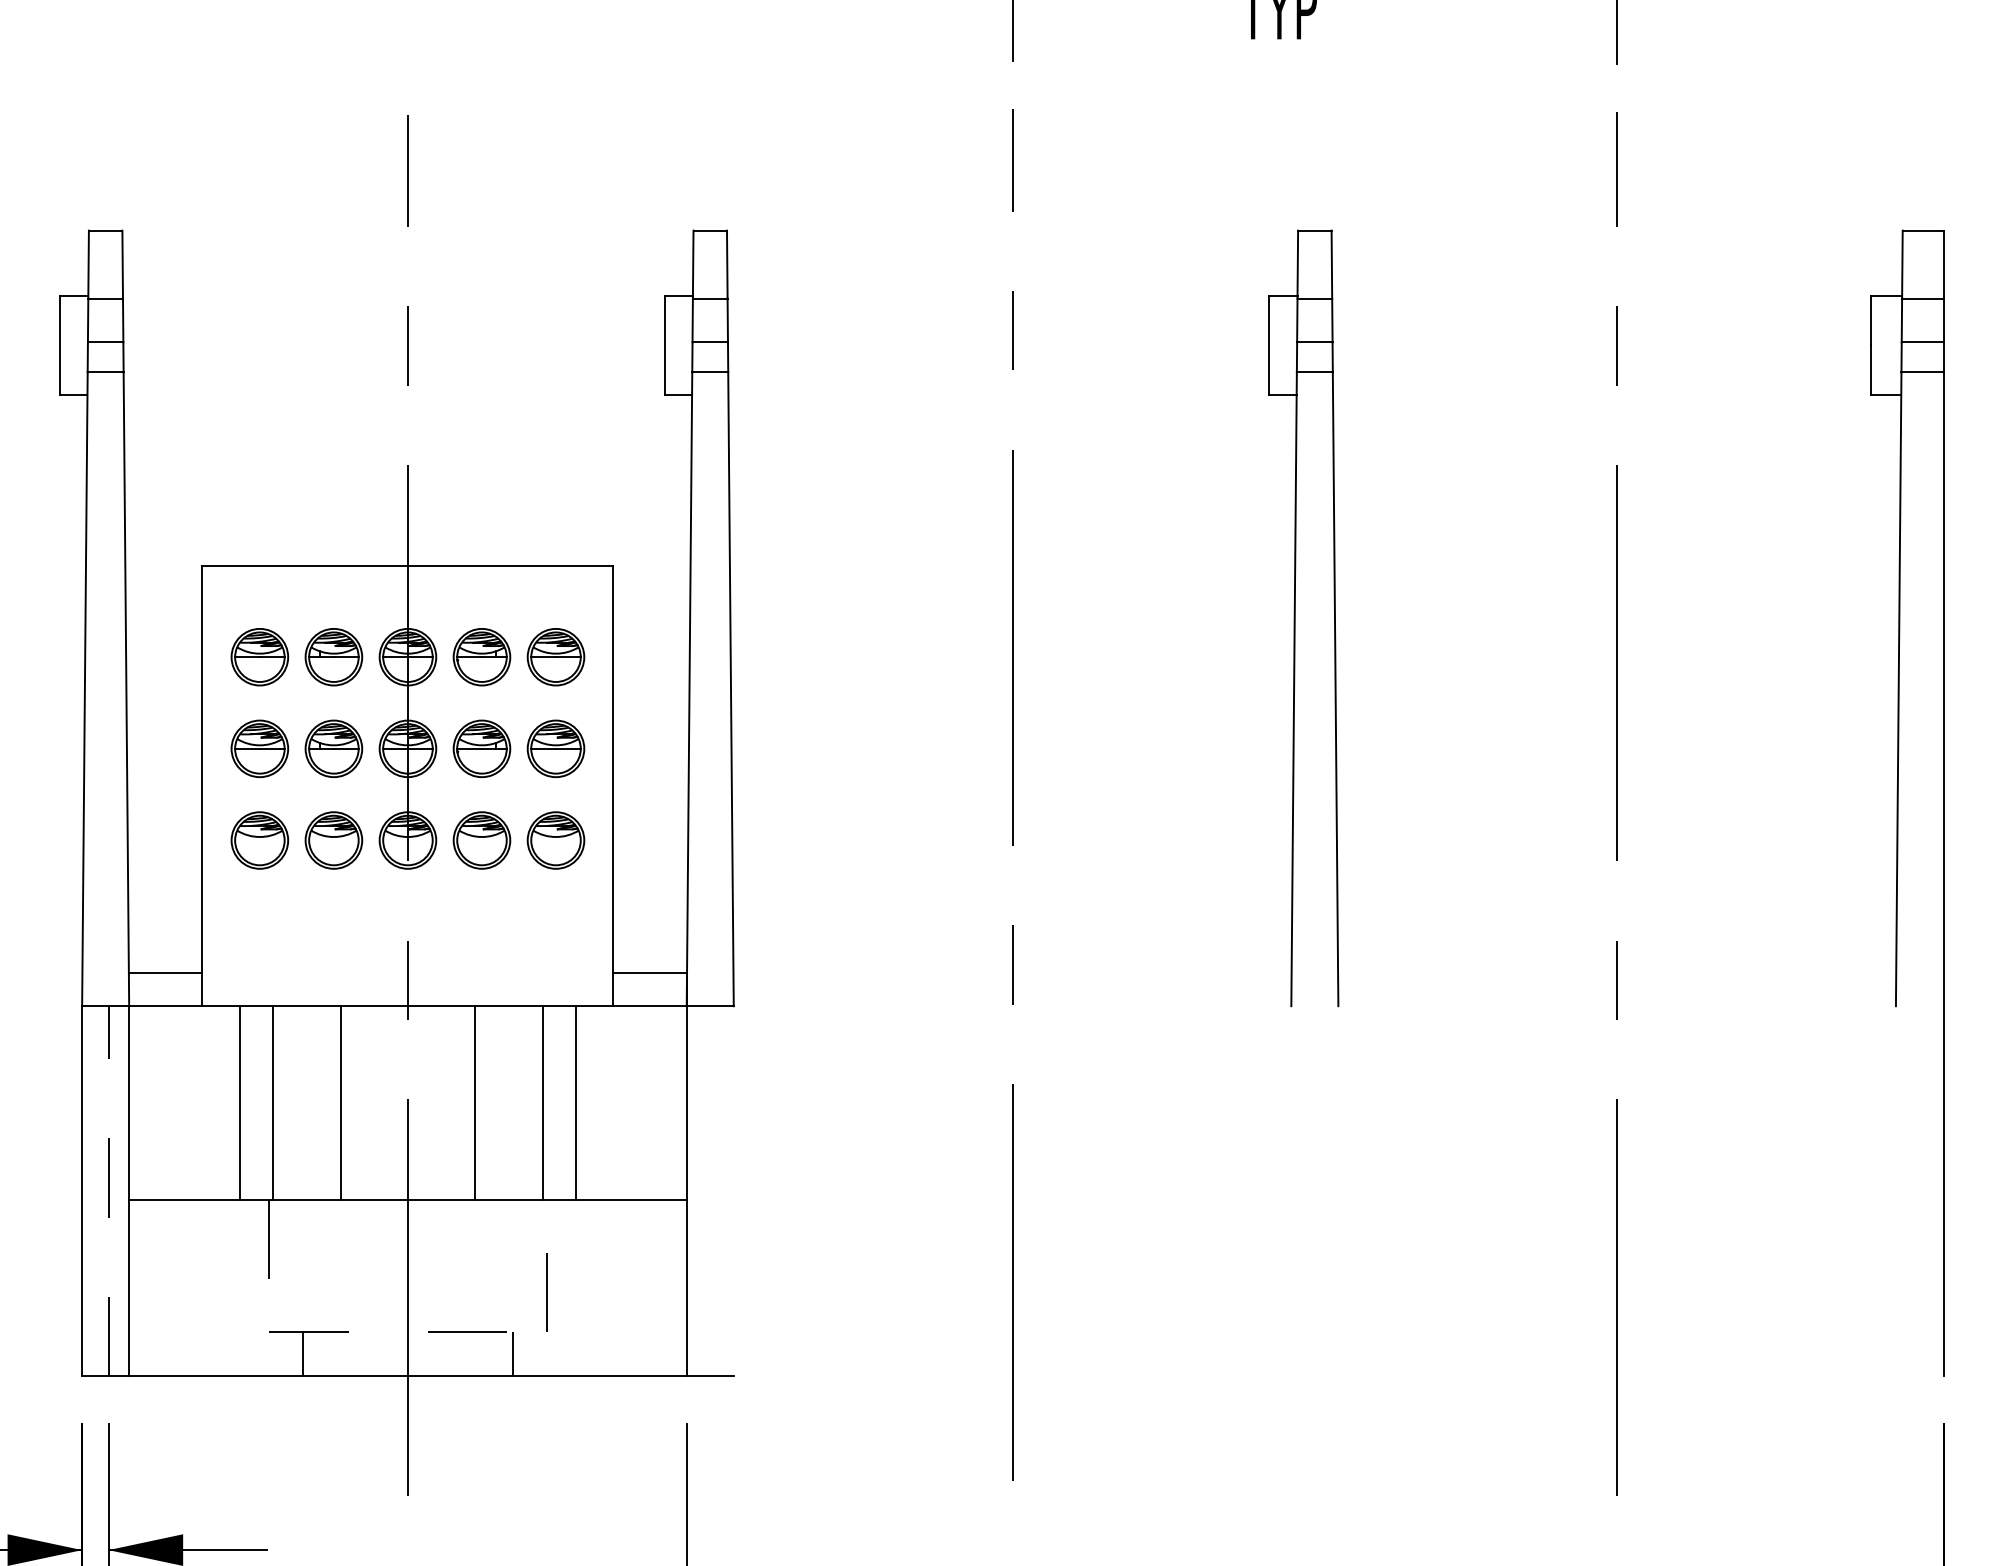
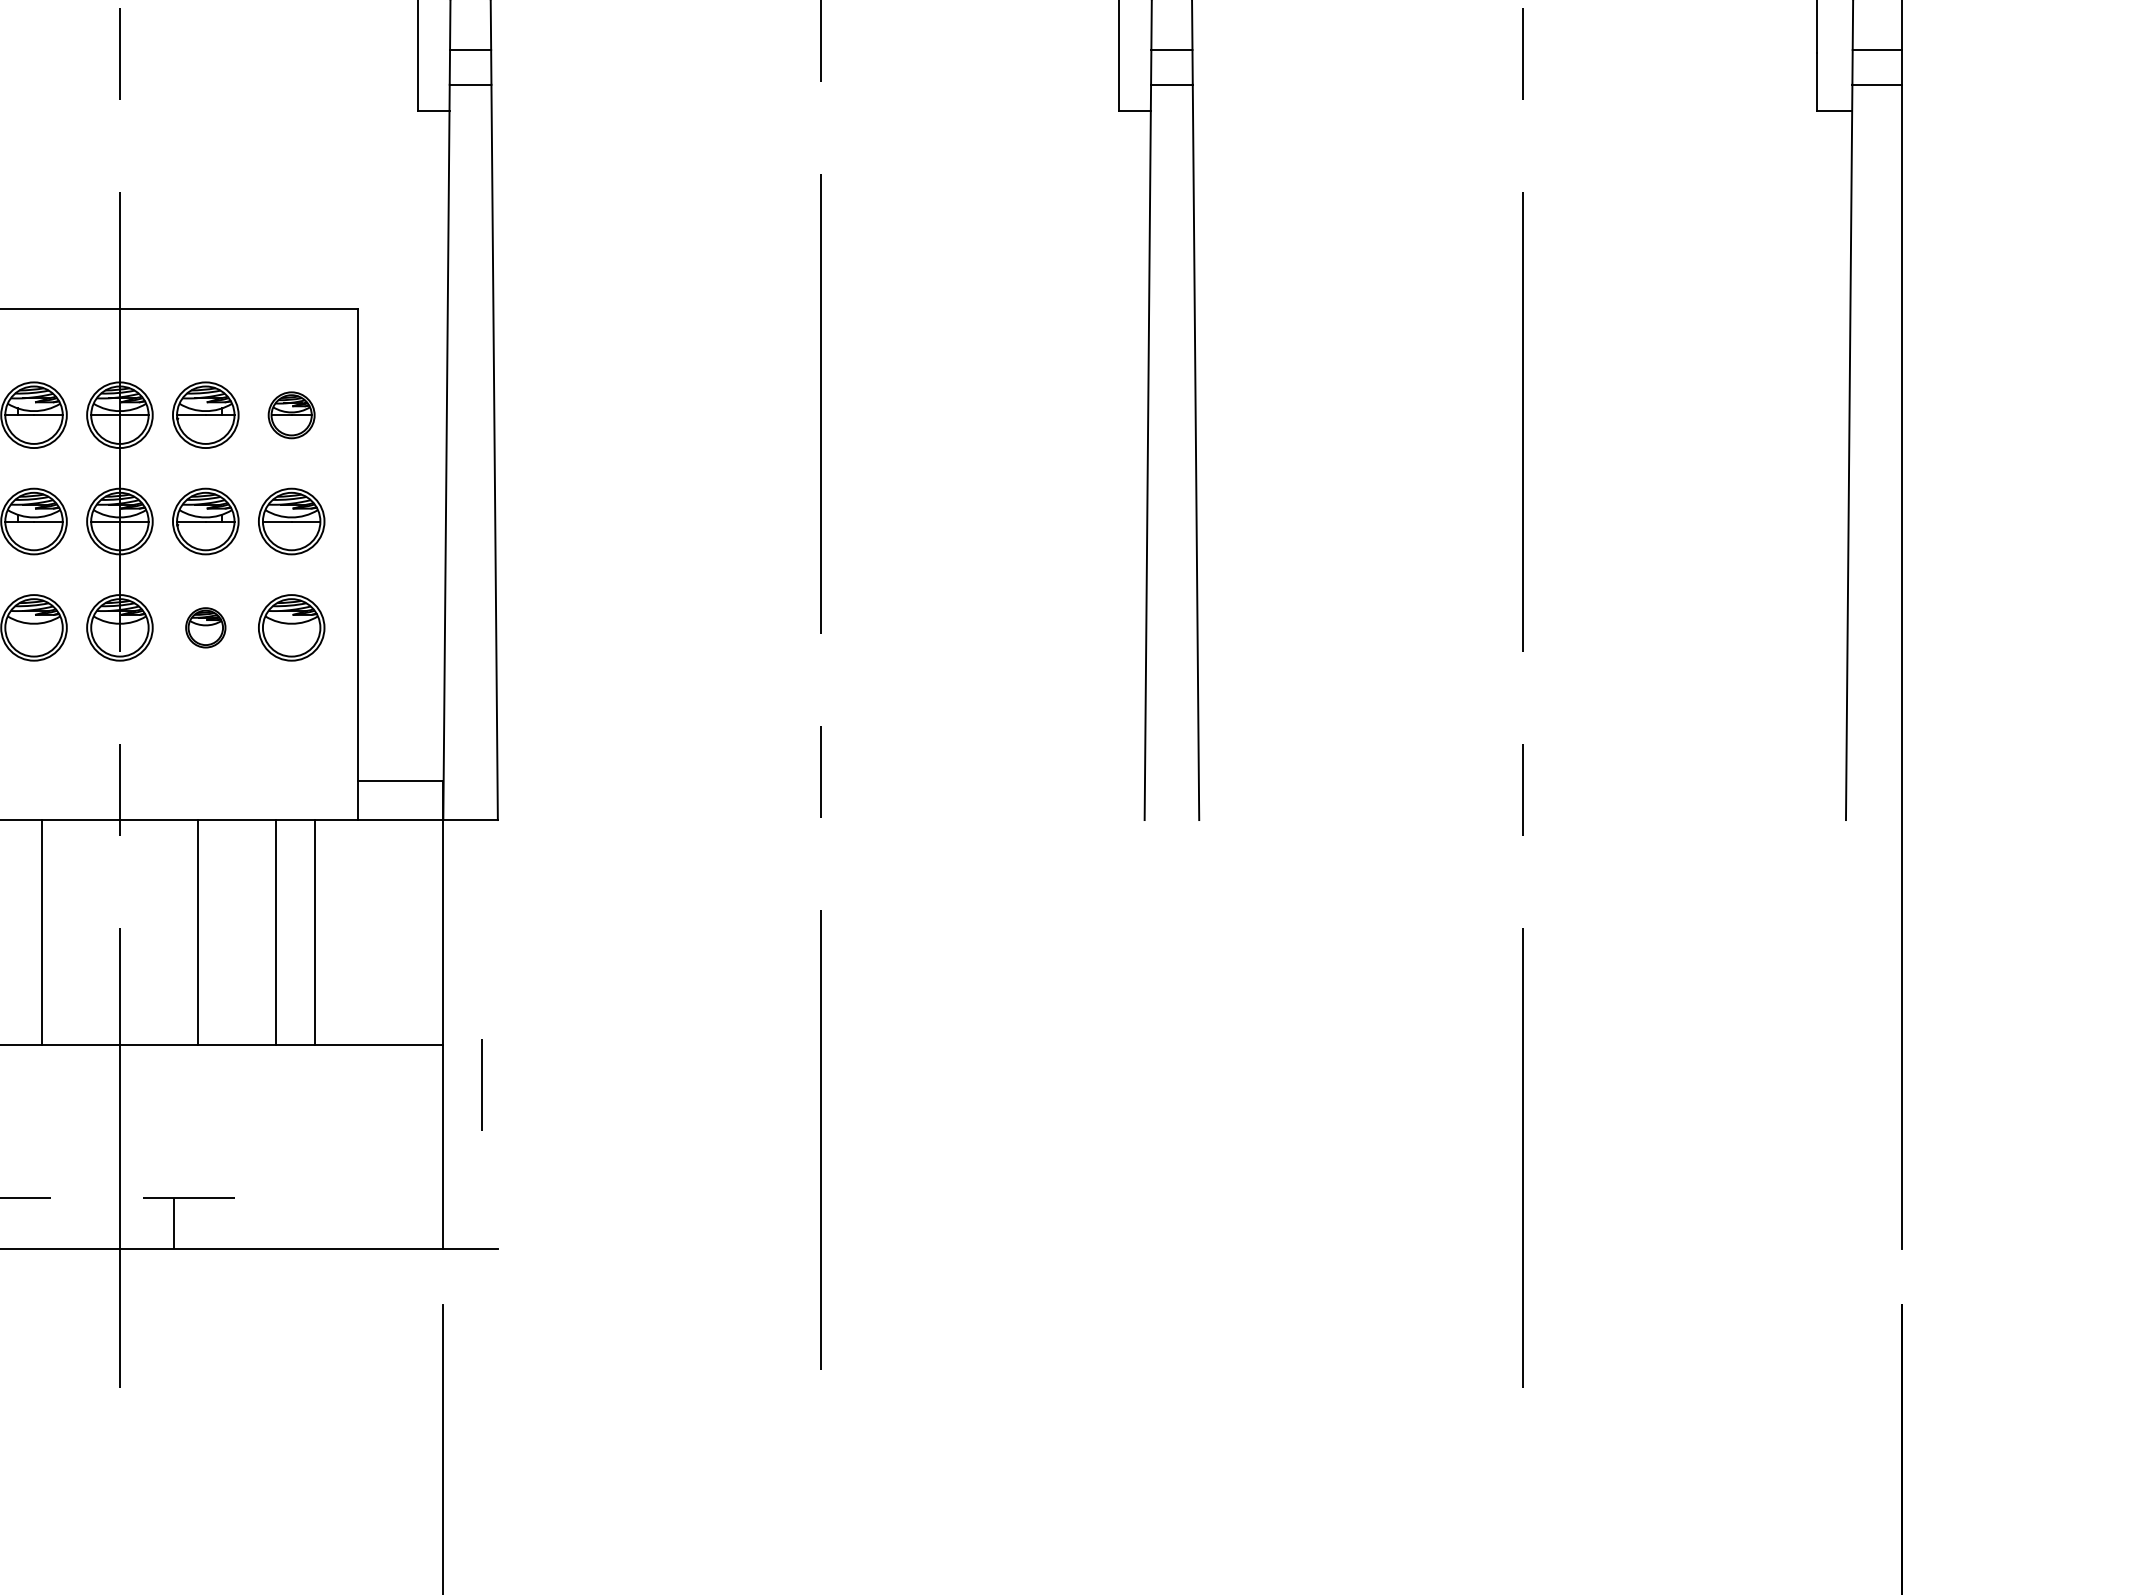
part: (555, 657) -> (291, 415), size x0.7
part: (481, 840) -> (205, 627), size x0.6
line: (546, 1292) -> (482, 1084), moved
line: (513, 1354) -> (173, 1224), moved

